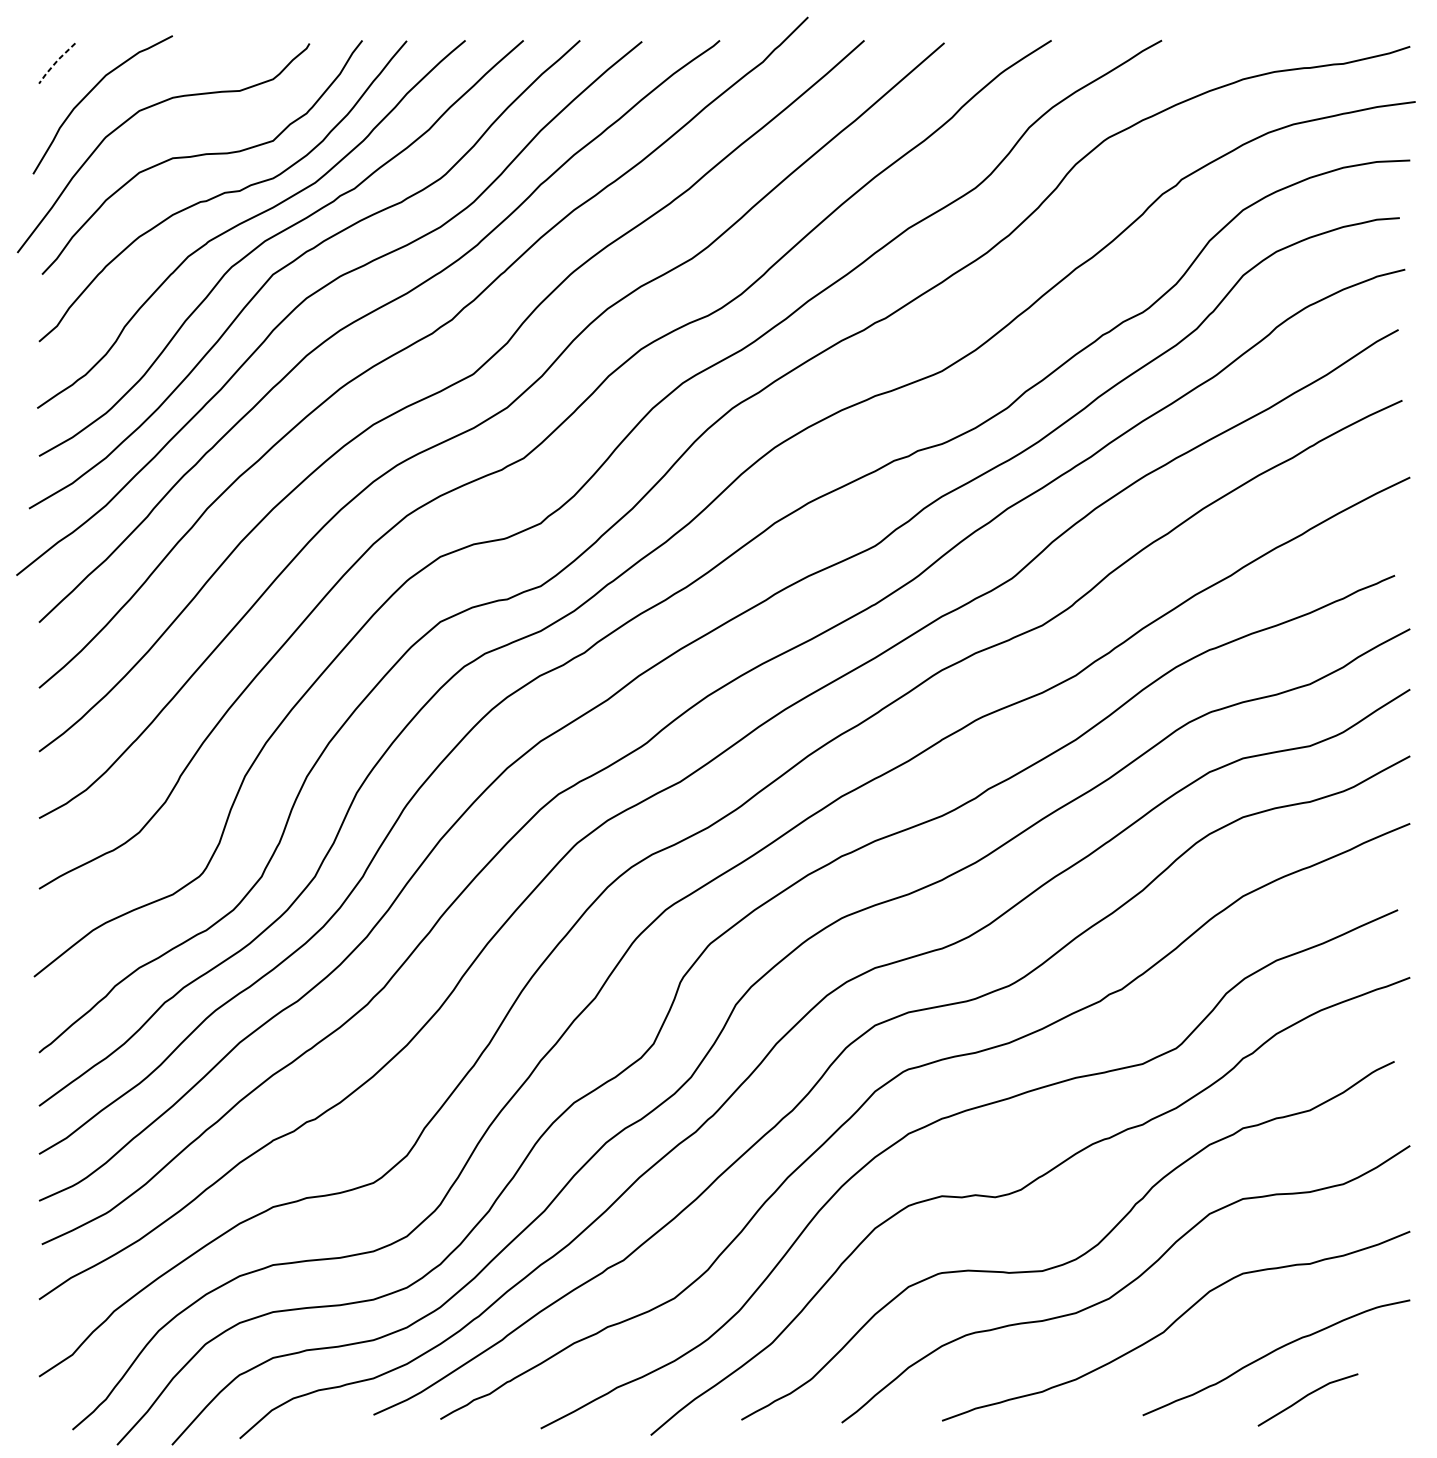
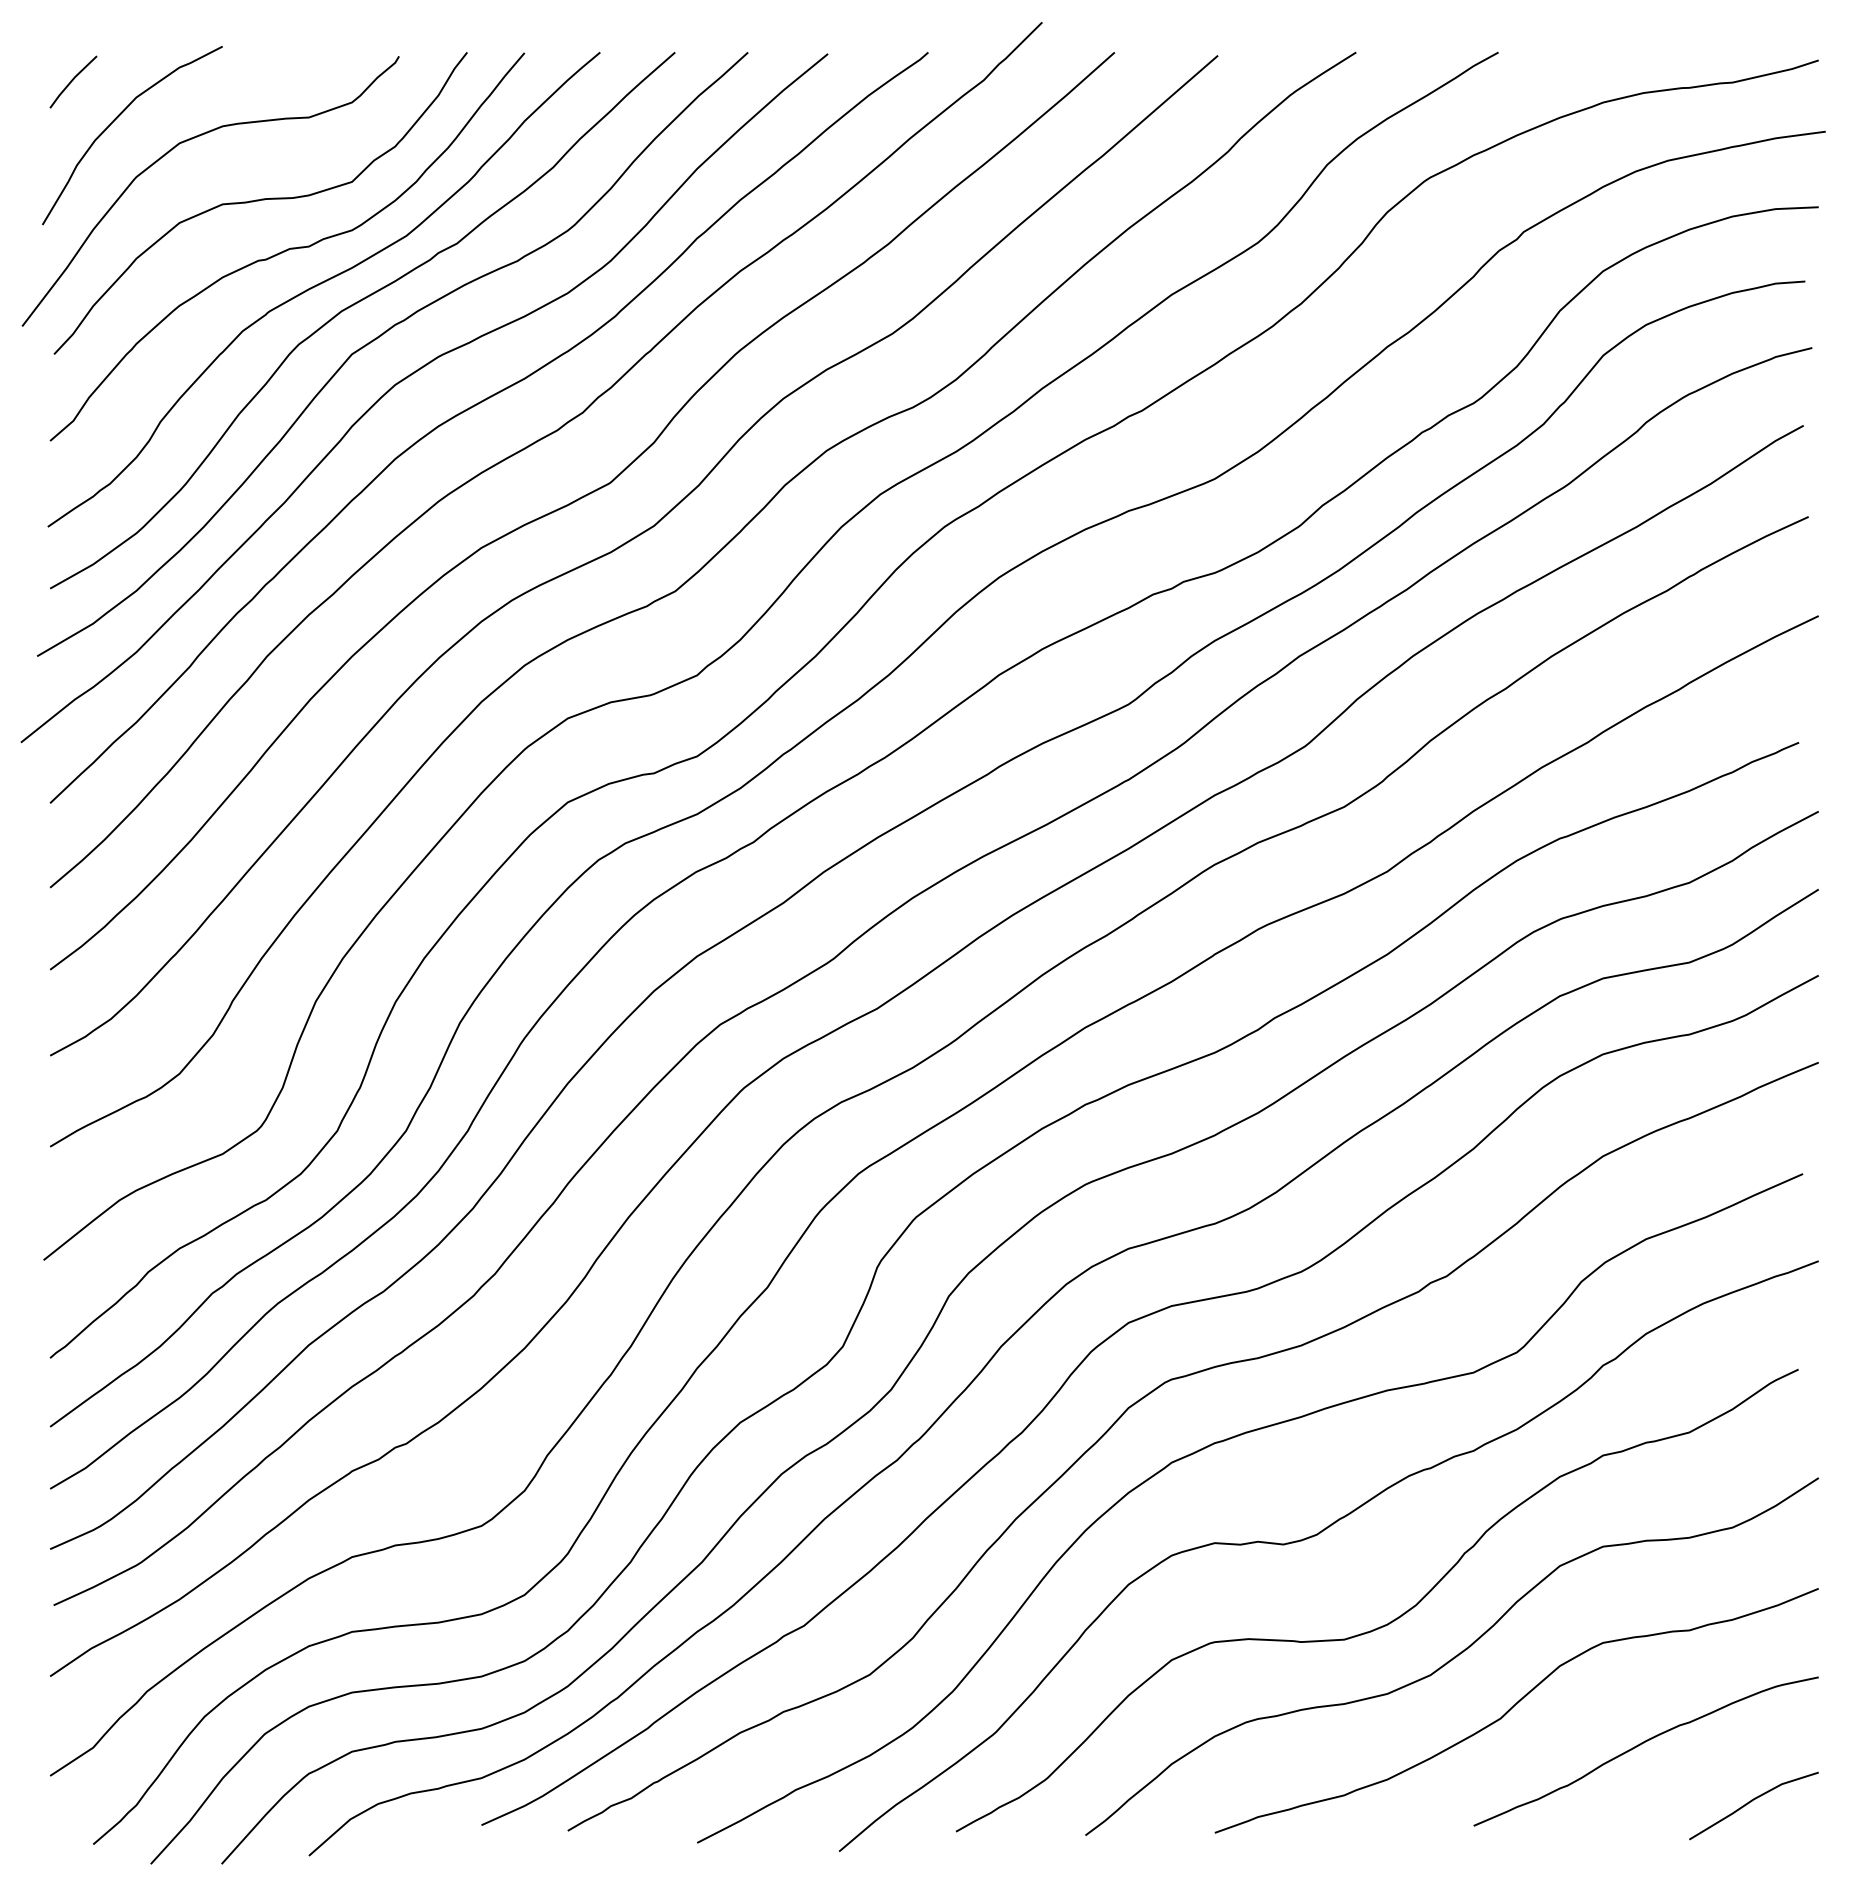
line: (55, 62) -> (71, 80), dashed -> solid
line: (1306, 1397) -> (1751, 1802), moved

